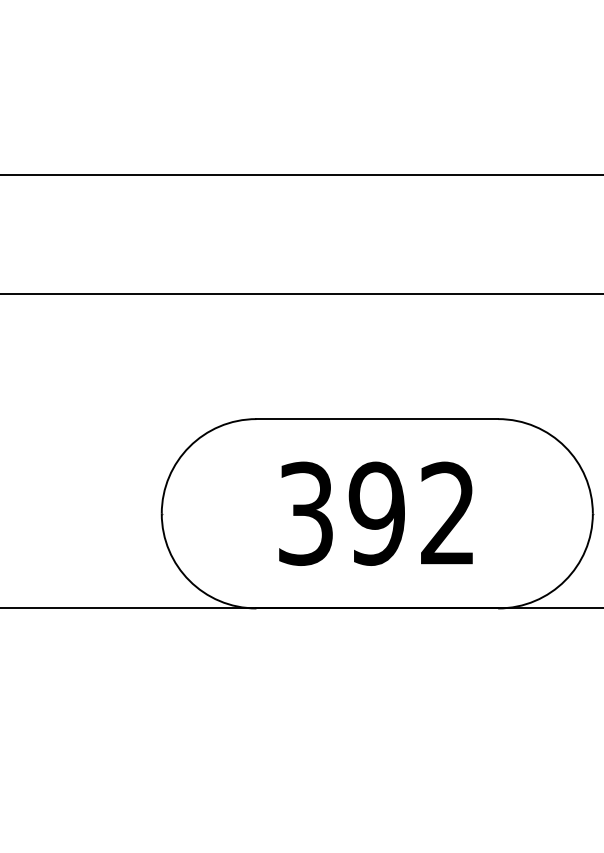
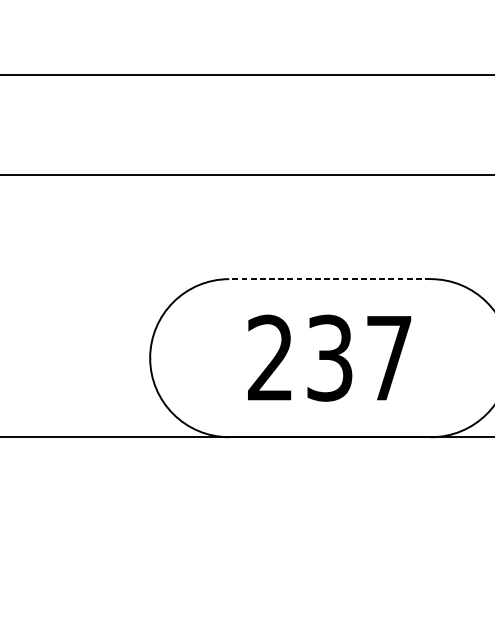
line: (377, 419) -> (330, 279), solid -> dashed
text: (376, 513) -> (329, 357), 392 -> 237

